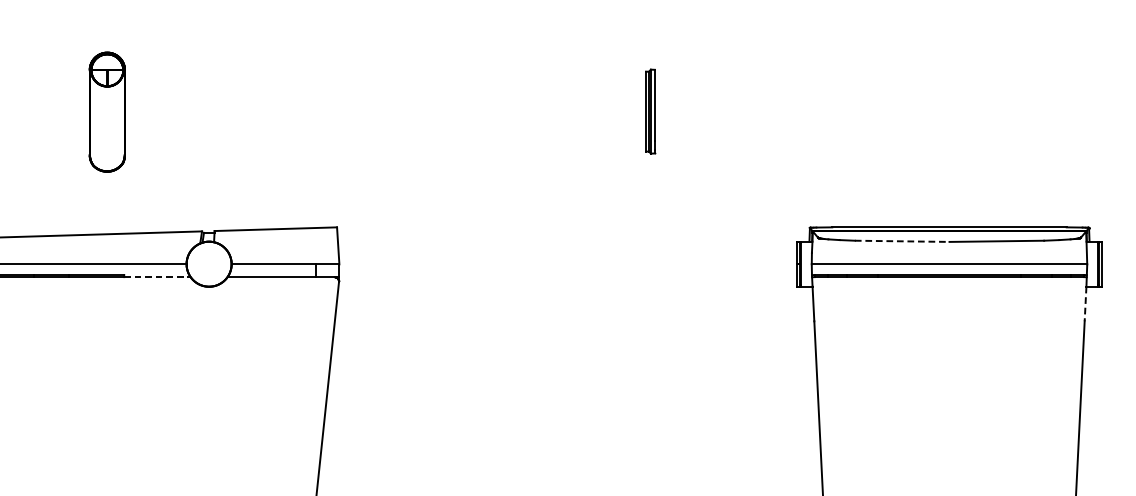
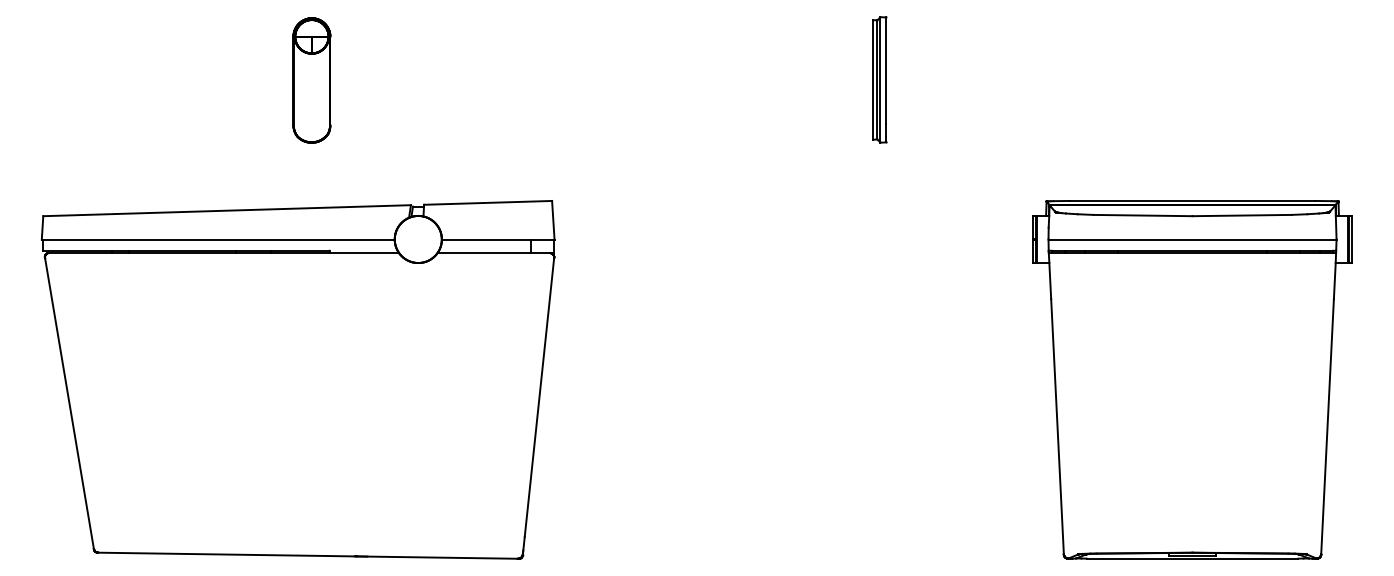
part: (650, 111) -> (879, 79), size x1.43
line: (902, 241) -> (1143, 215), dashed -> solid
line: (157, 276) -> (364, 252), dashed -> solid
line: (1085, 304) -> (1334, 281), dashed -> solid

